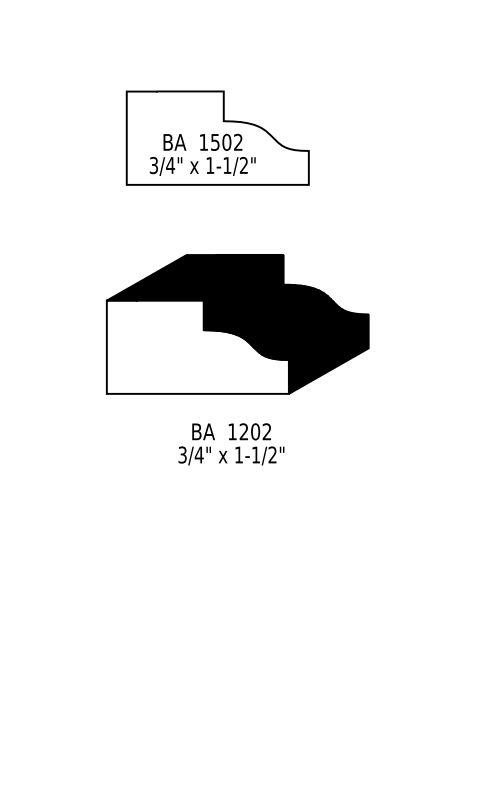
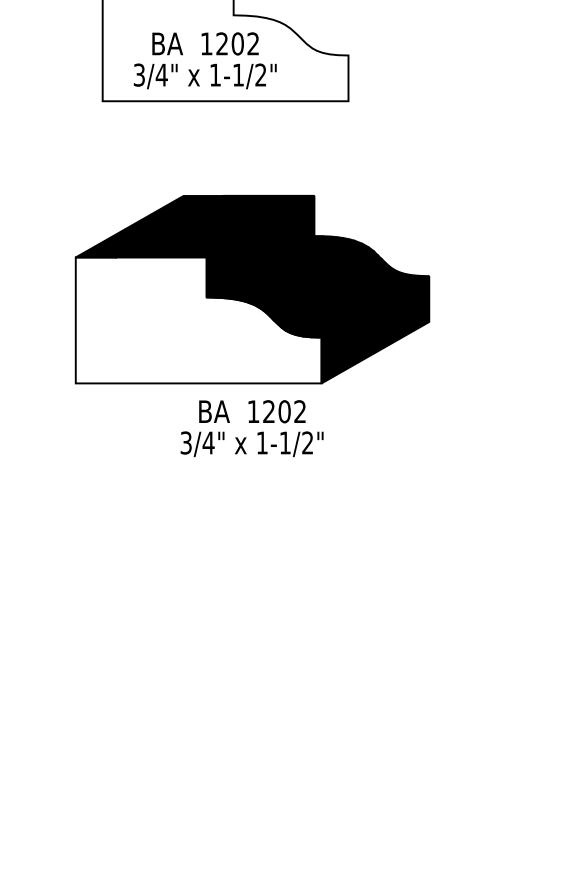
text: (215, 141) -> (222, 42), 1502 -> 1202
text: (231, 444) -> (252, 428), moved

